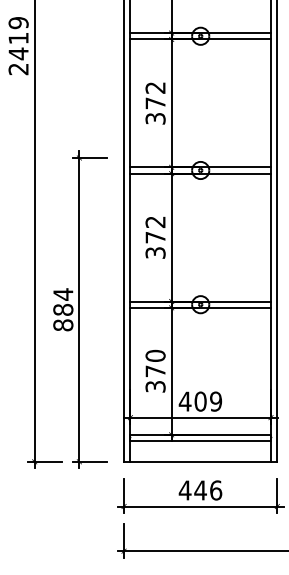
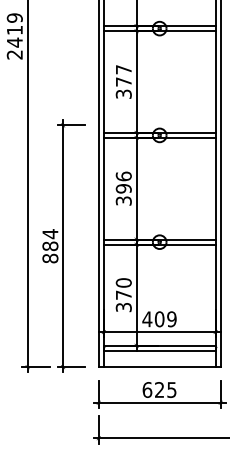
text: (155, 87) -> (123, 69), 372 -> 377
text: (155, 229) -> (123, 182), 372 -> 396
text: (200, 490) -> (159, 390), 446 -> 625

